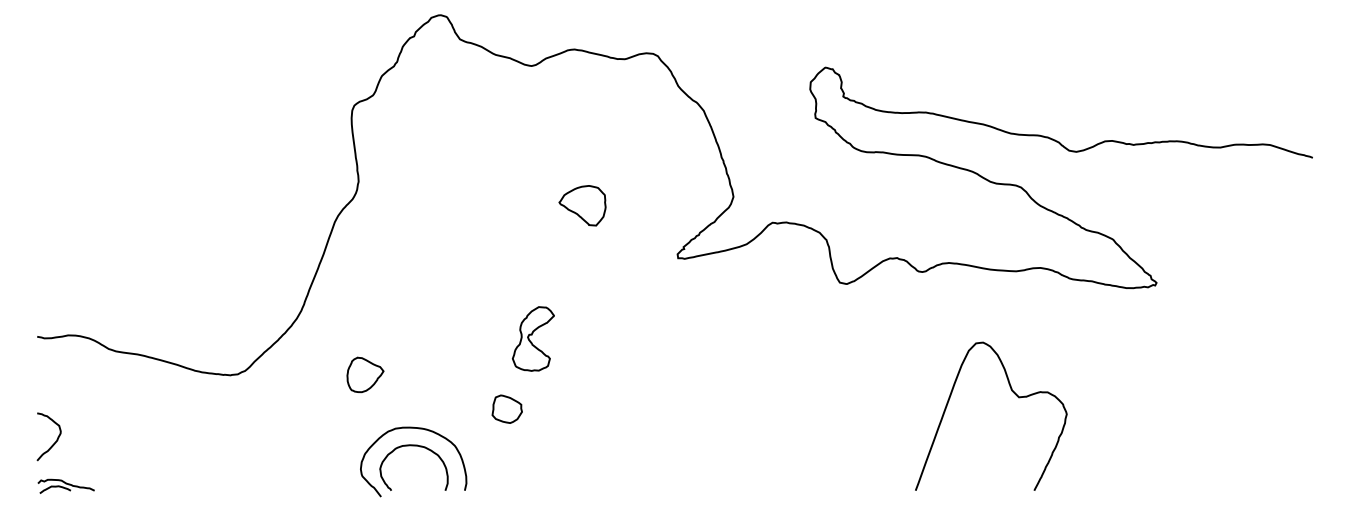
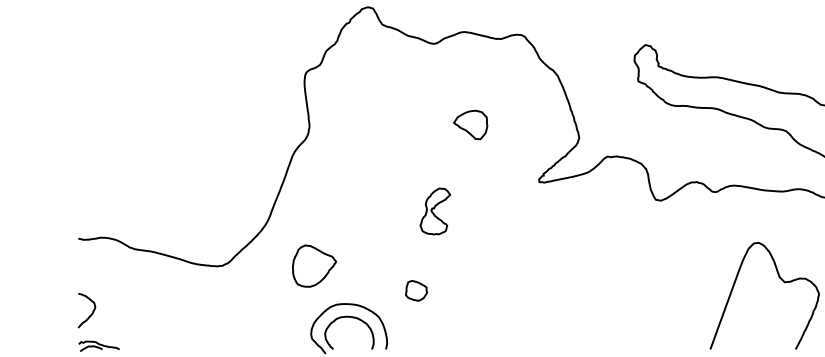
part: (582, 205) -> (470, 124), moved
part: (532, 338) -> (434, 211), moved
part: (365, 374) -> (314, 265), size x1.67

